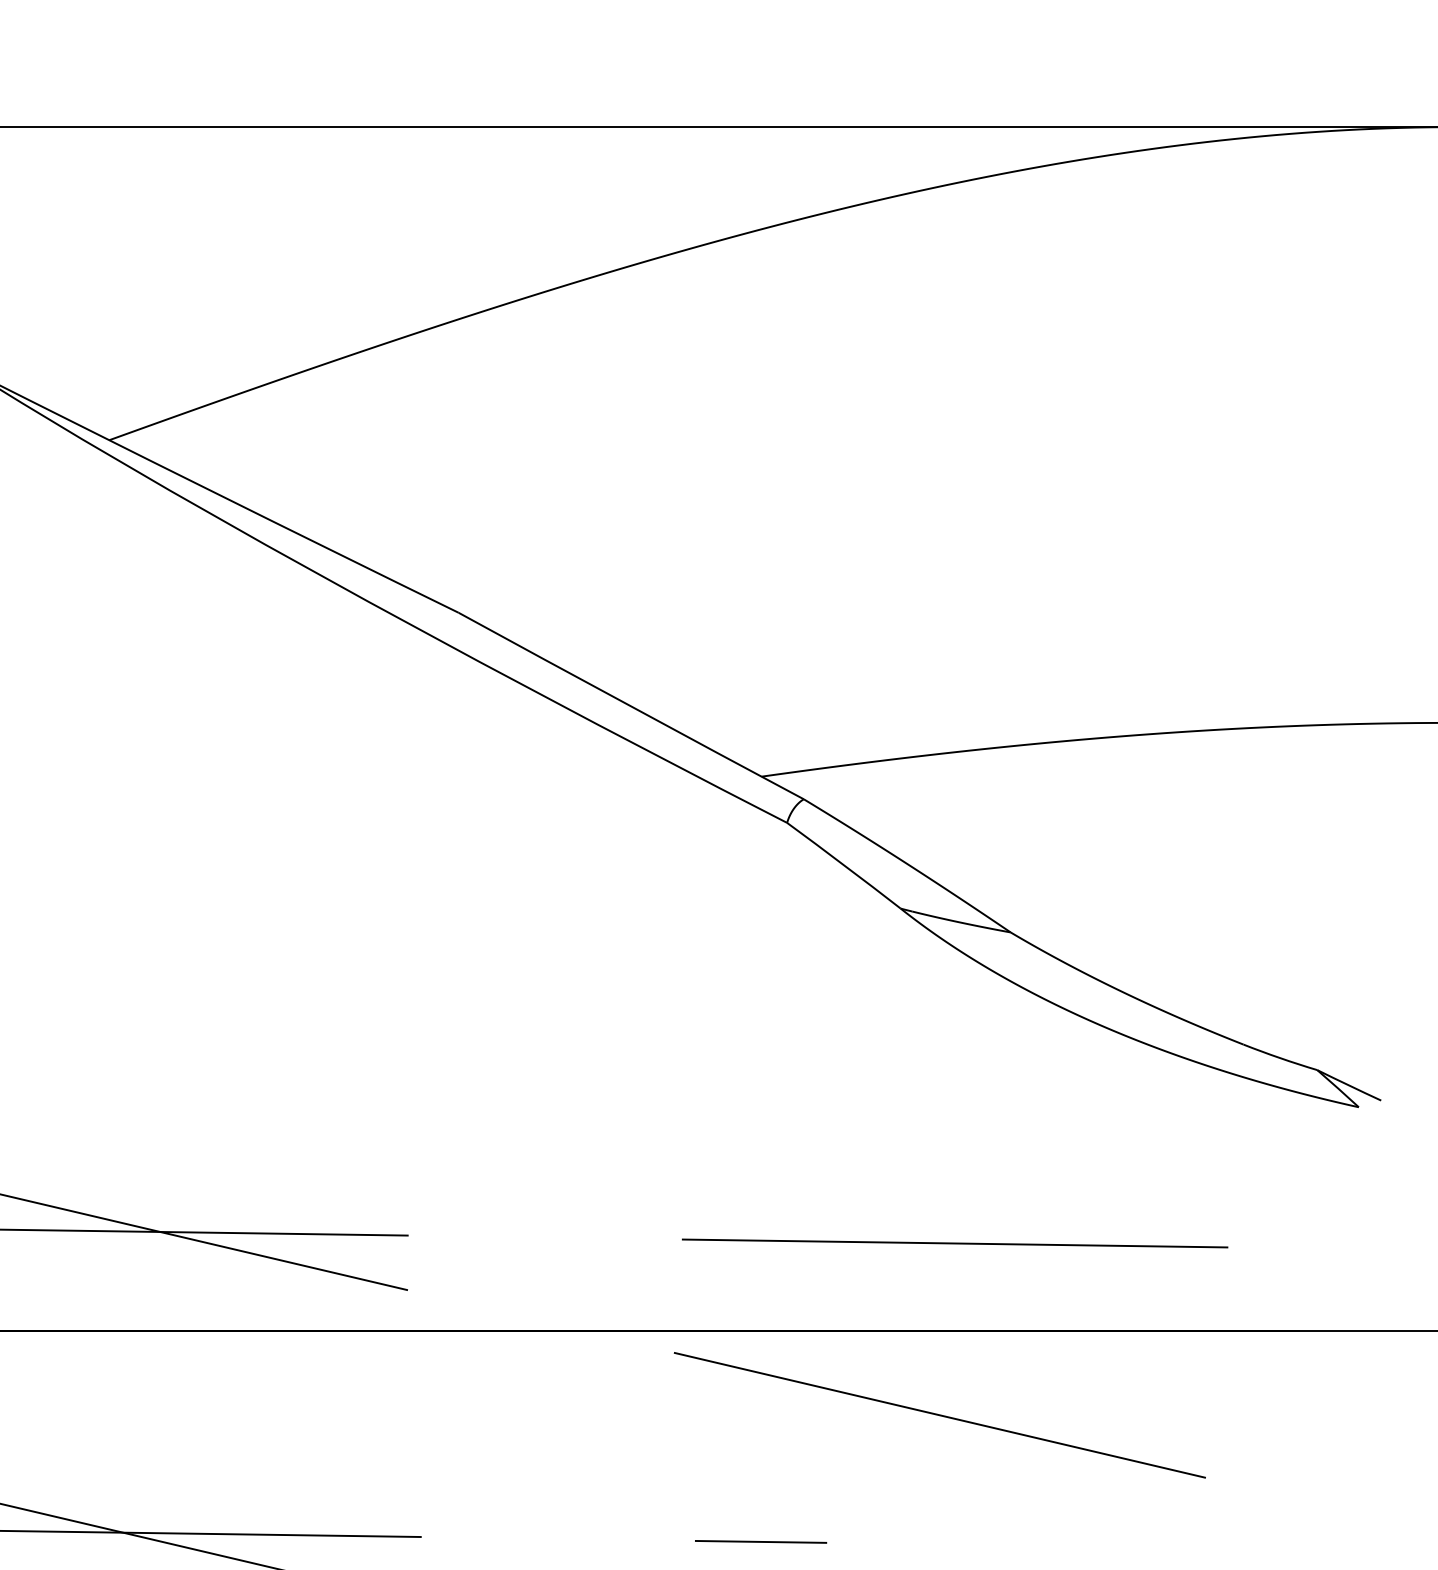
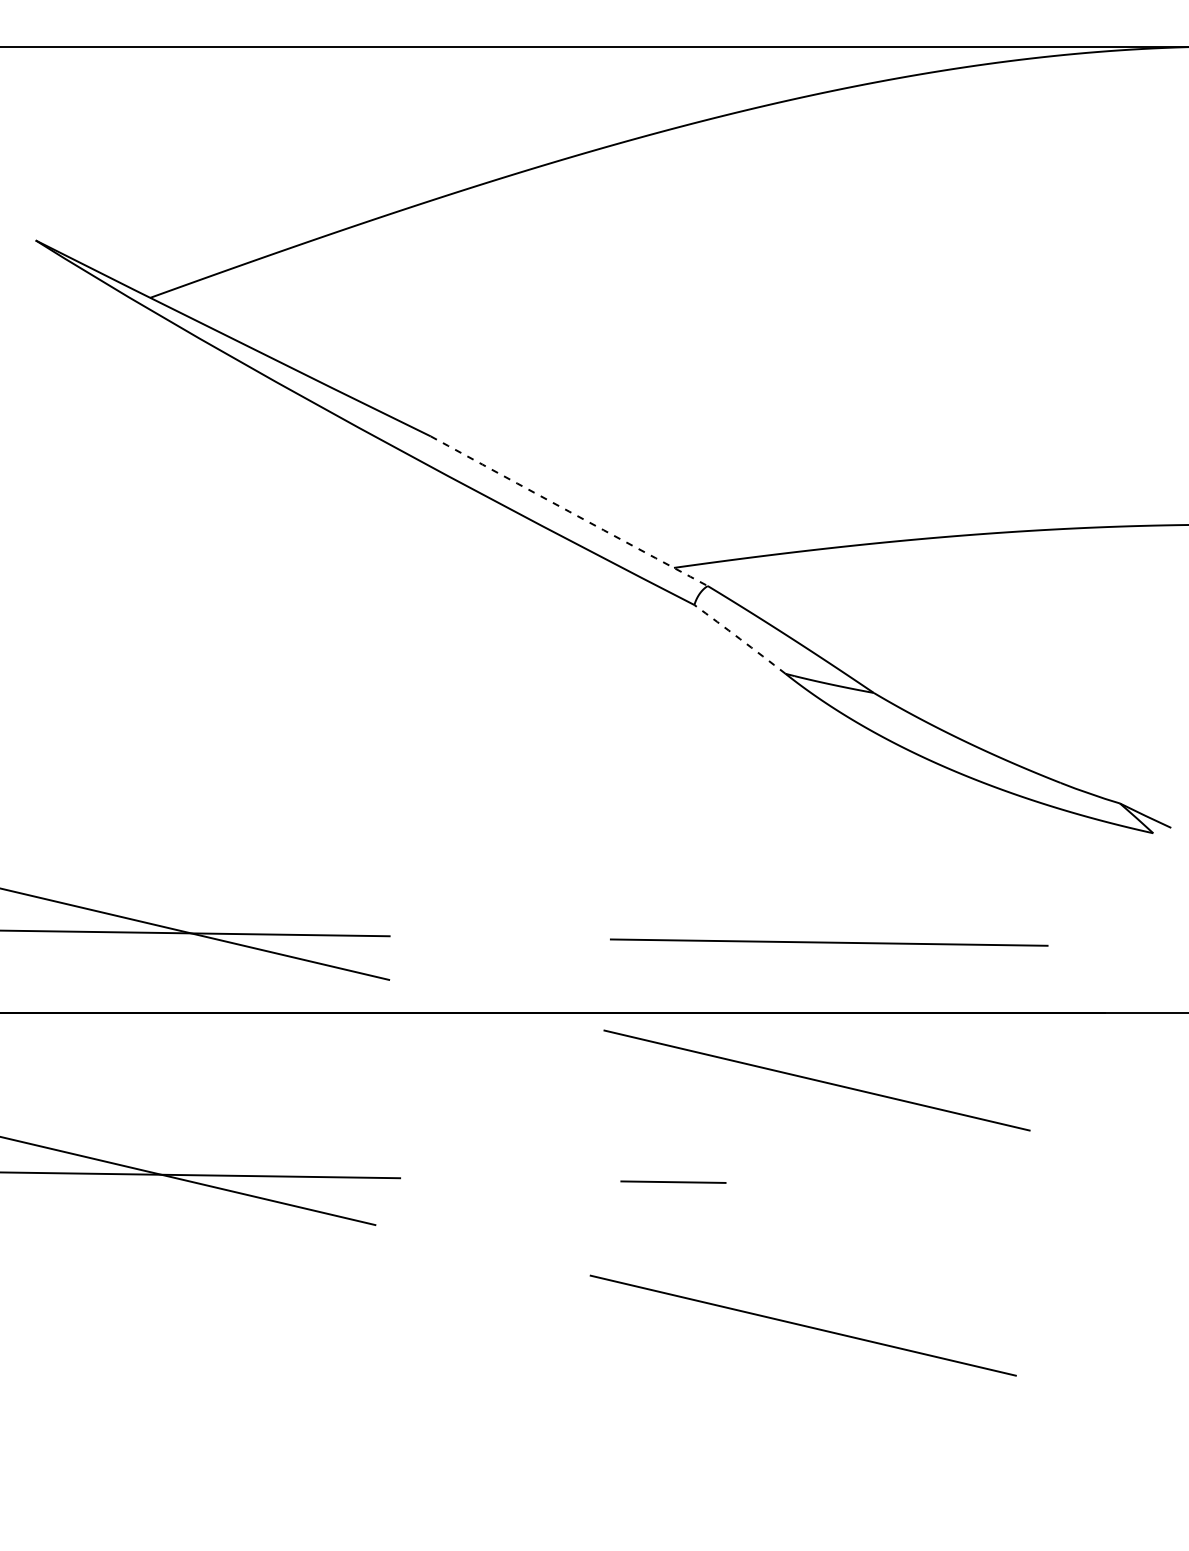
arc: (631, 706) -> (569, 511), solid -> dashed
arc: (844, 865) -> (740, 639), solid -> dashed

